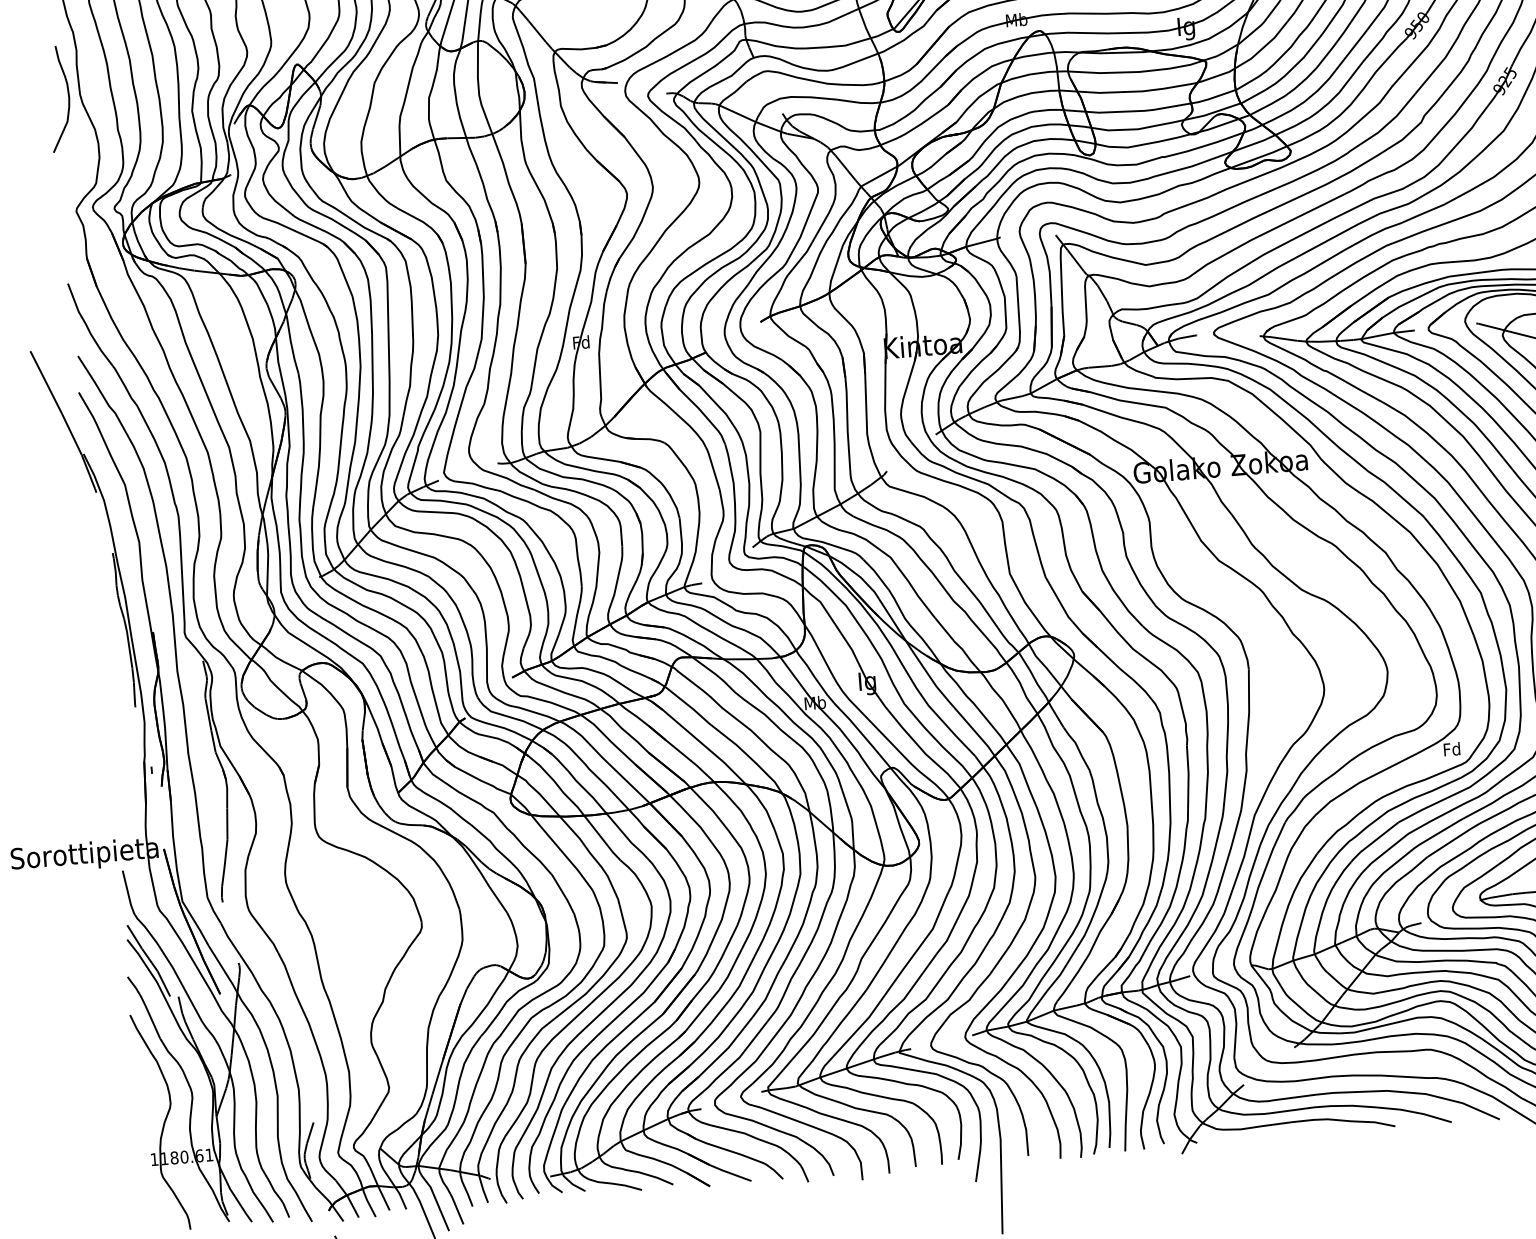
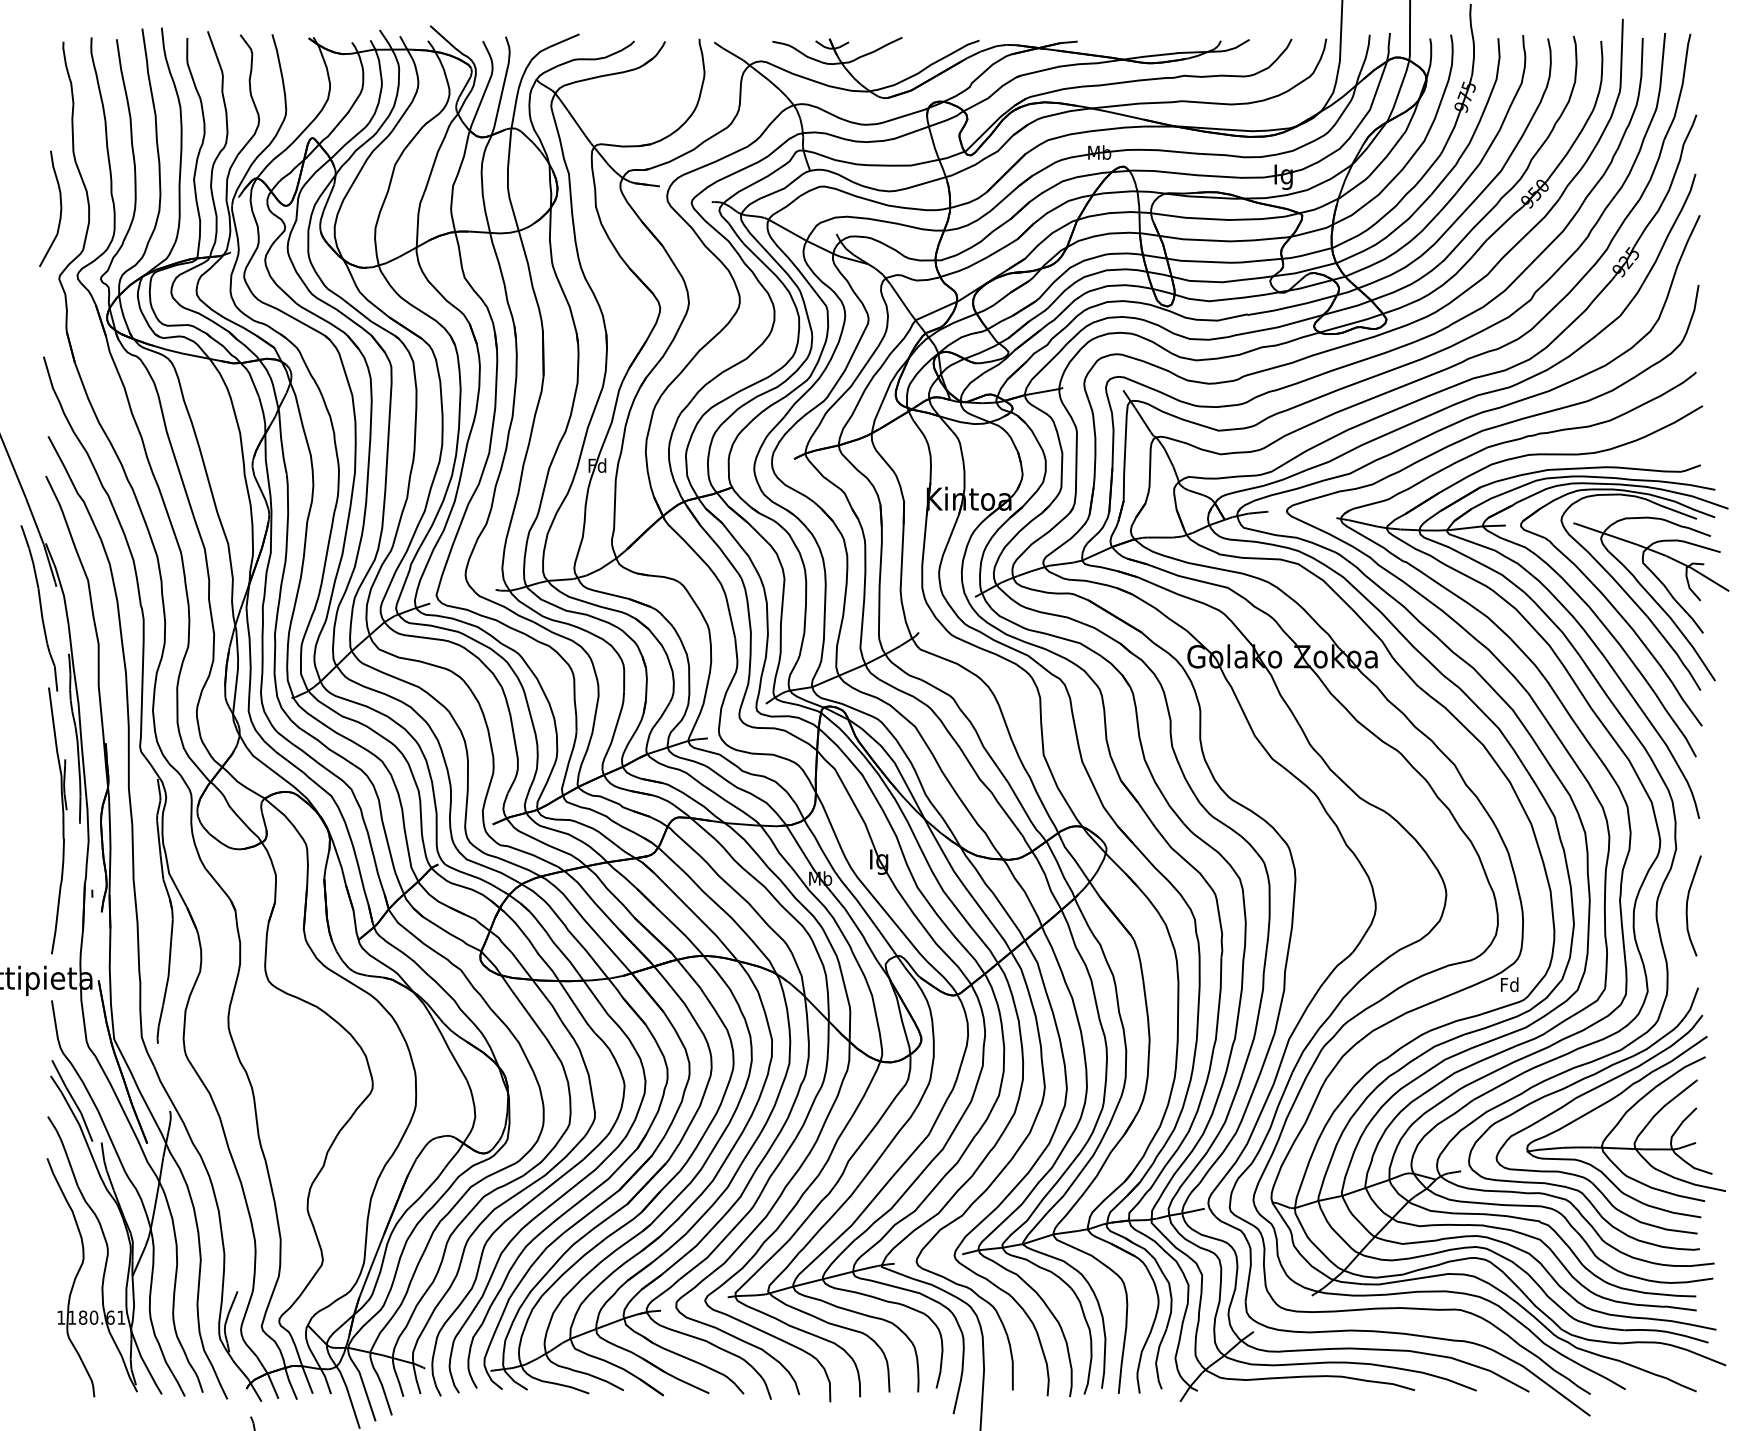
curve: (68, 97) -> (60, 208), moved
part: (105, 632) -> (54, 739), added

